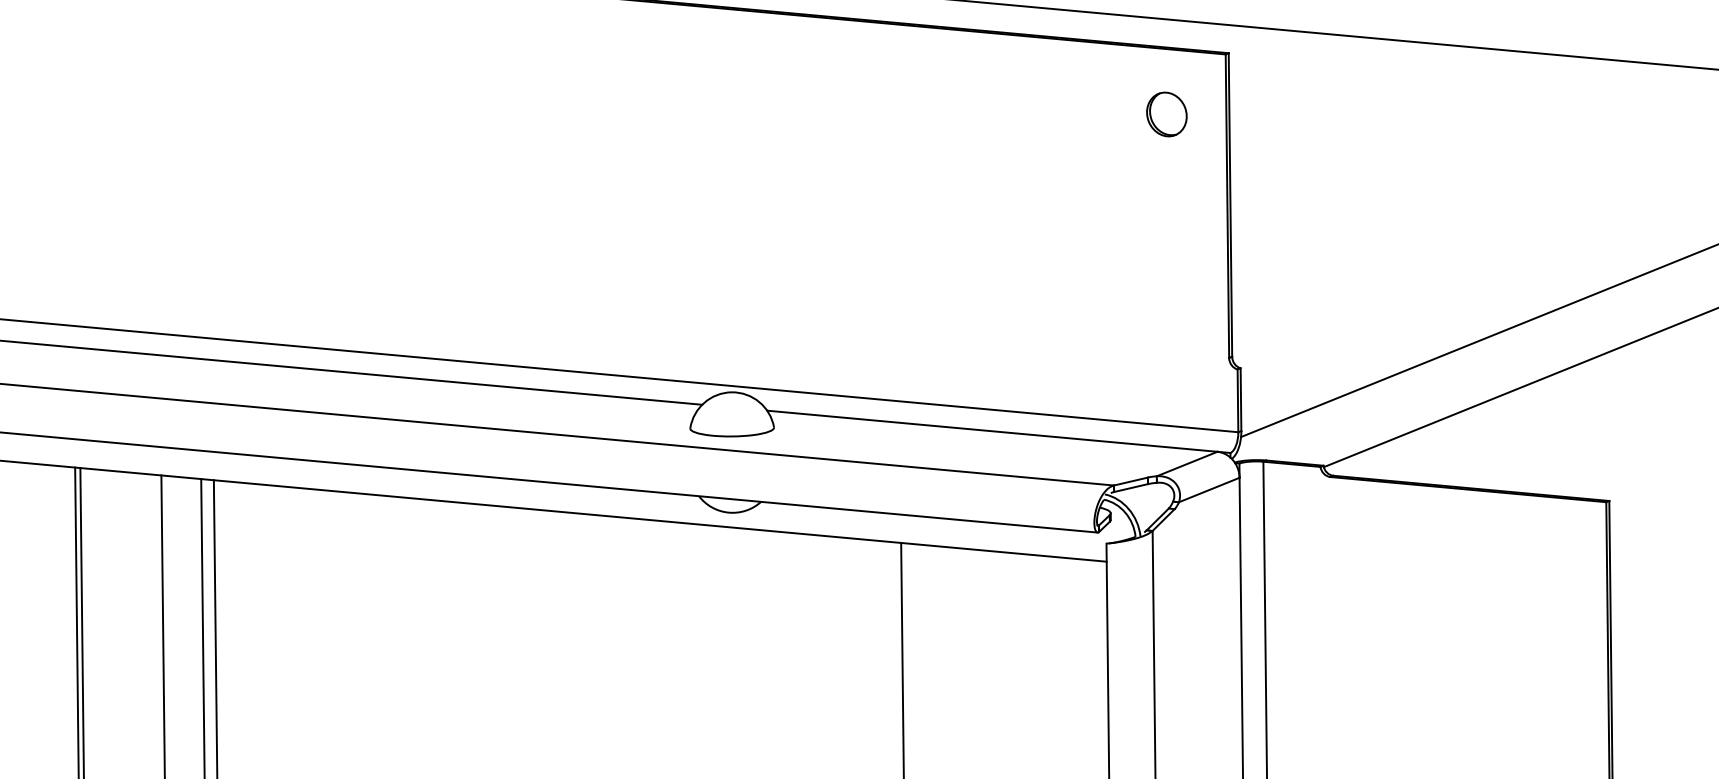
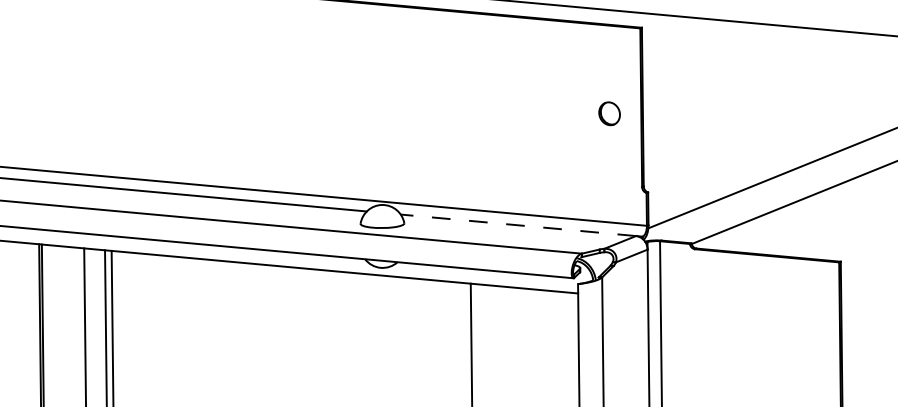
part: (1166, 113) -> (609, 113), moved
line: (990, 431) -> (517, 225), solid -> dashed

